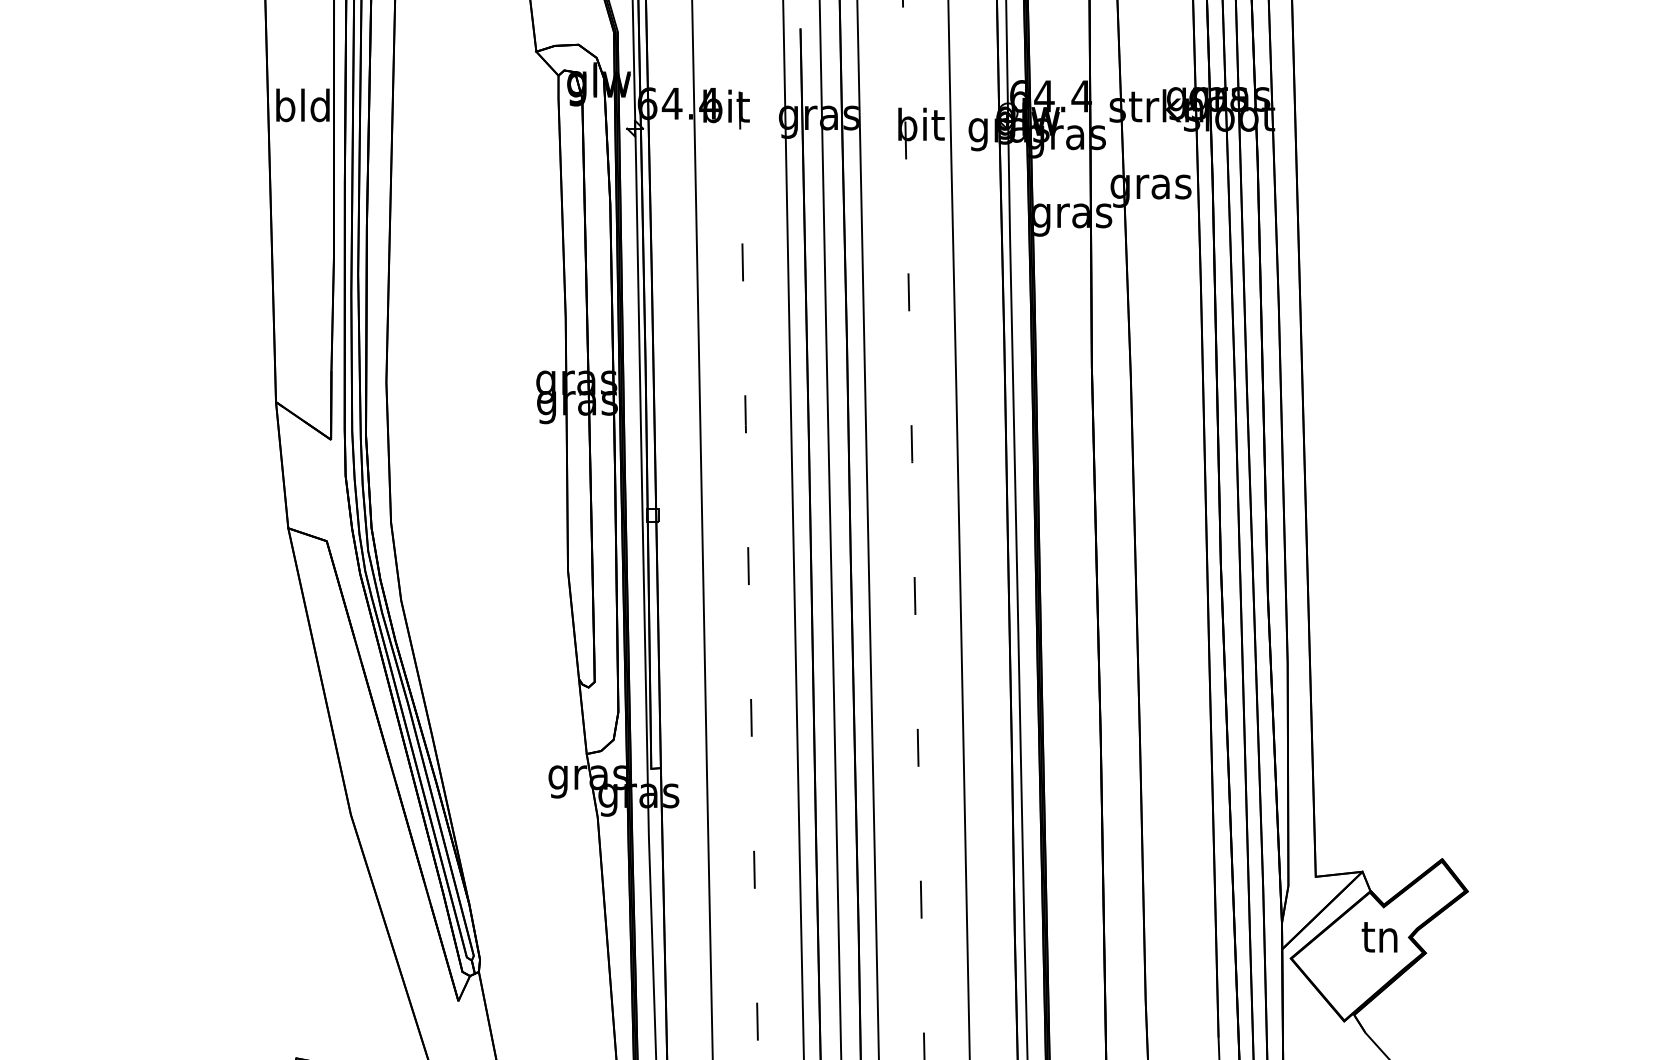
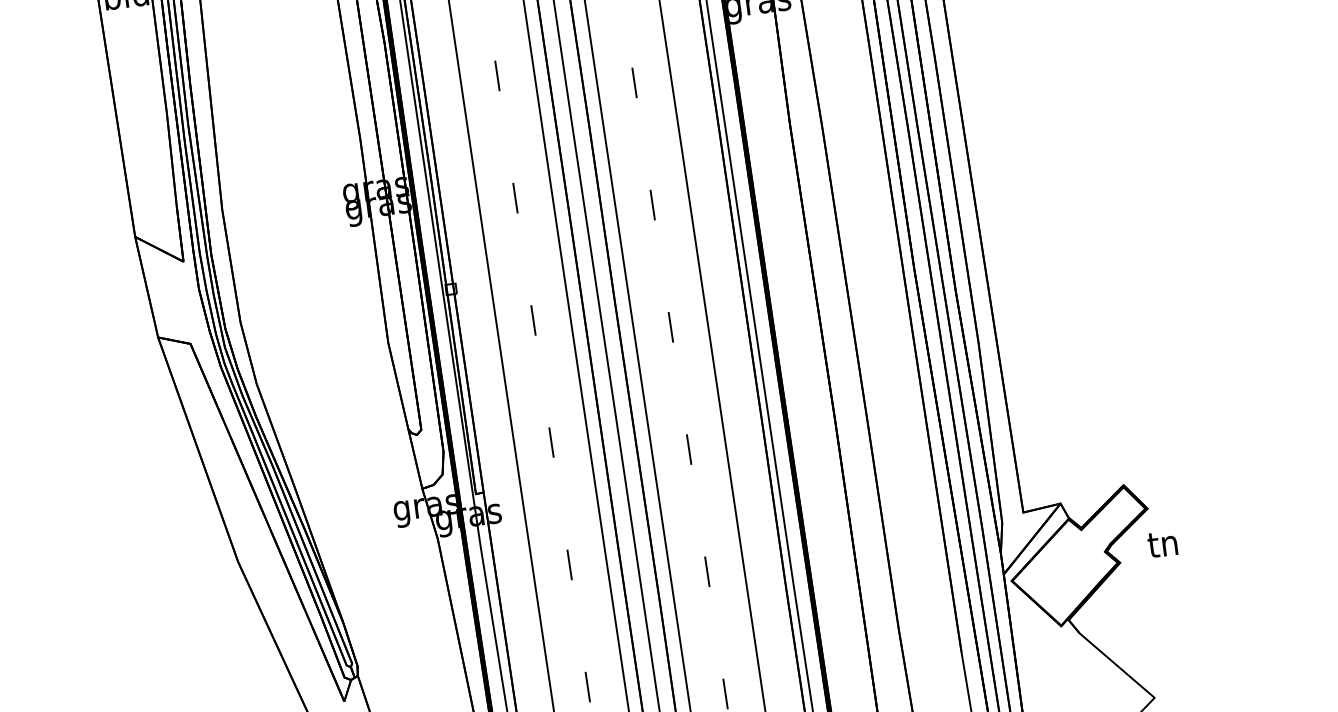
text: (1379, 937) -> (1162, 544), moved

